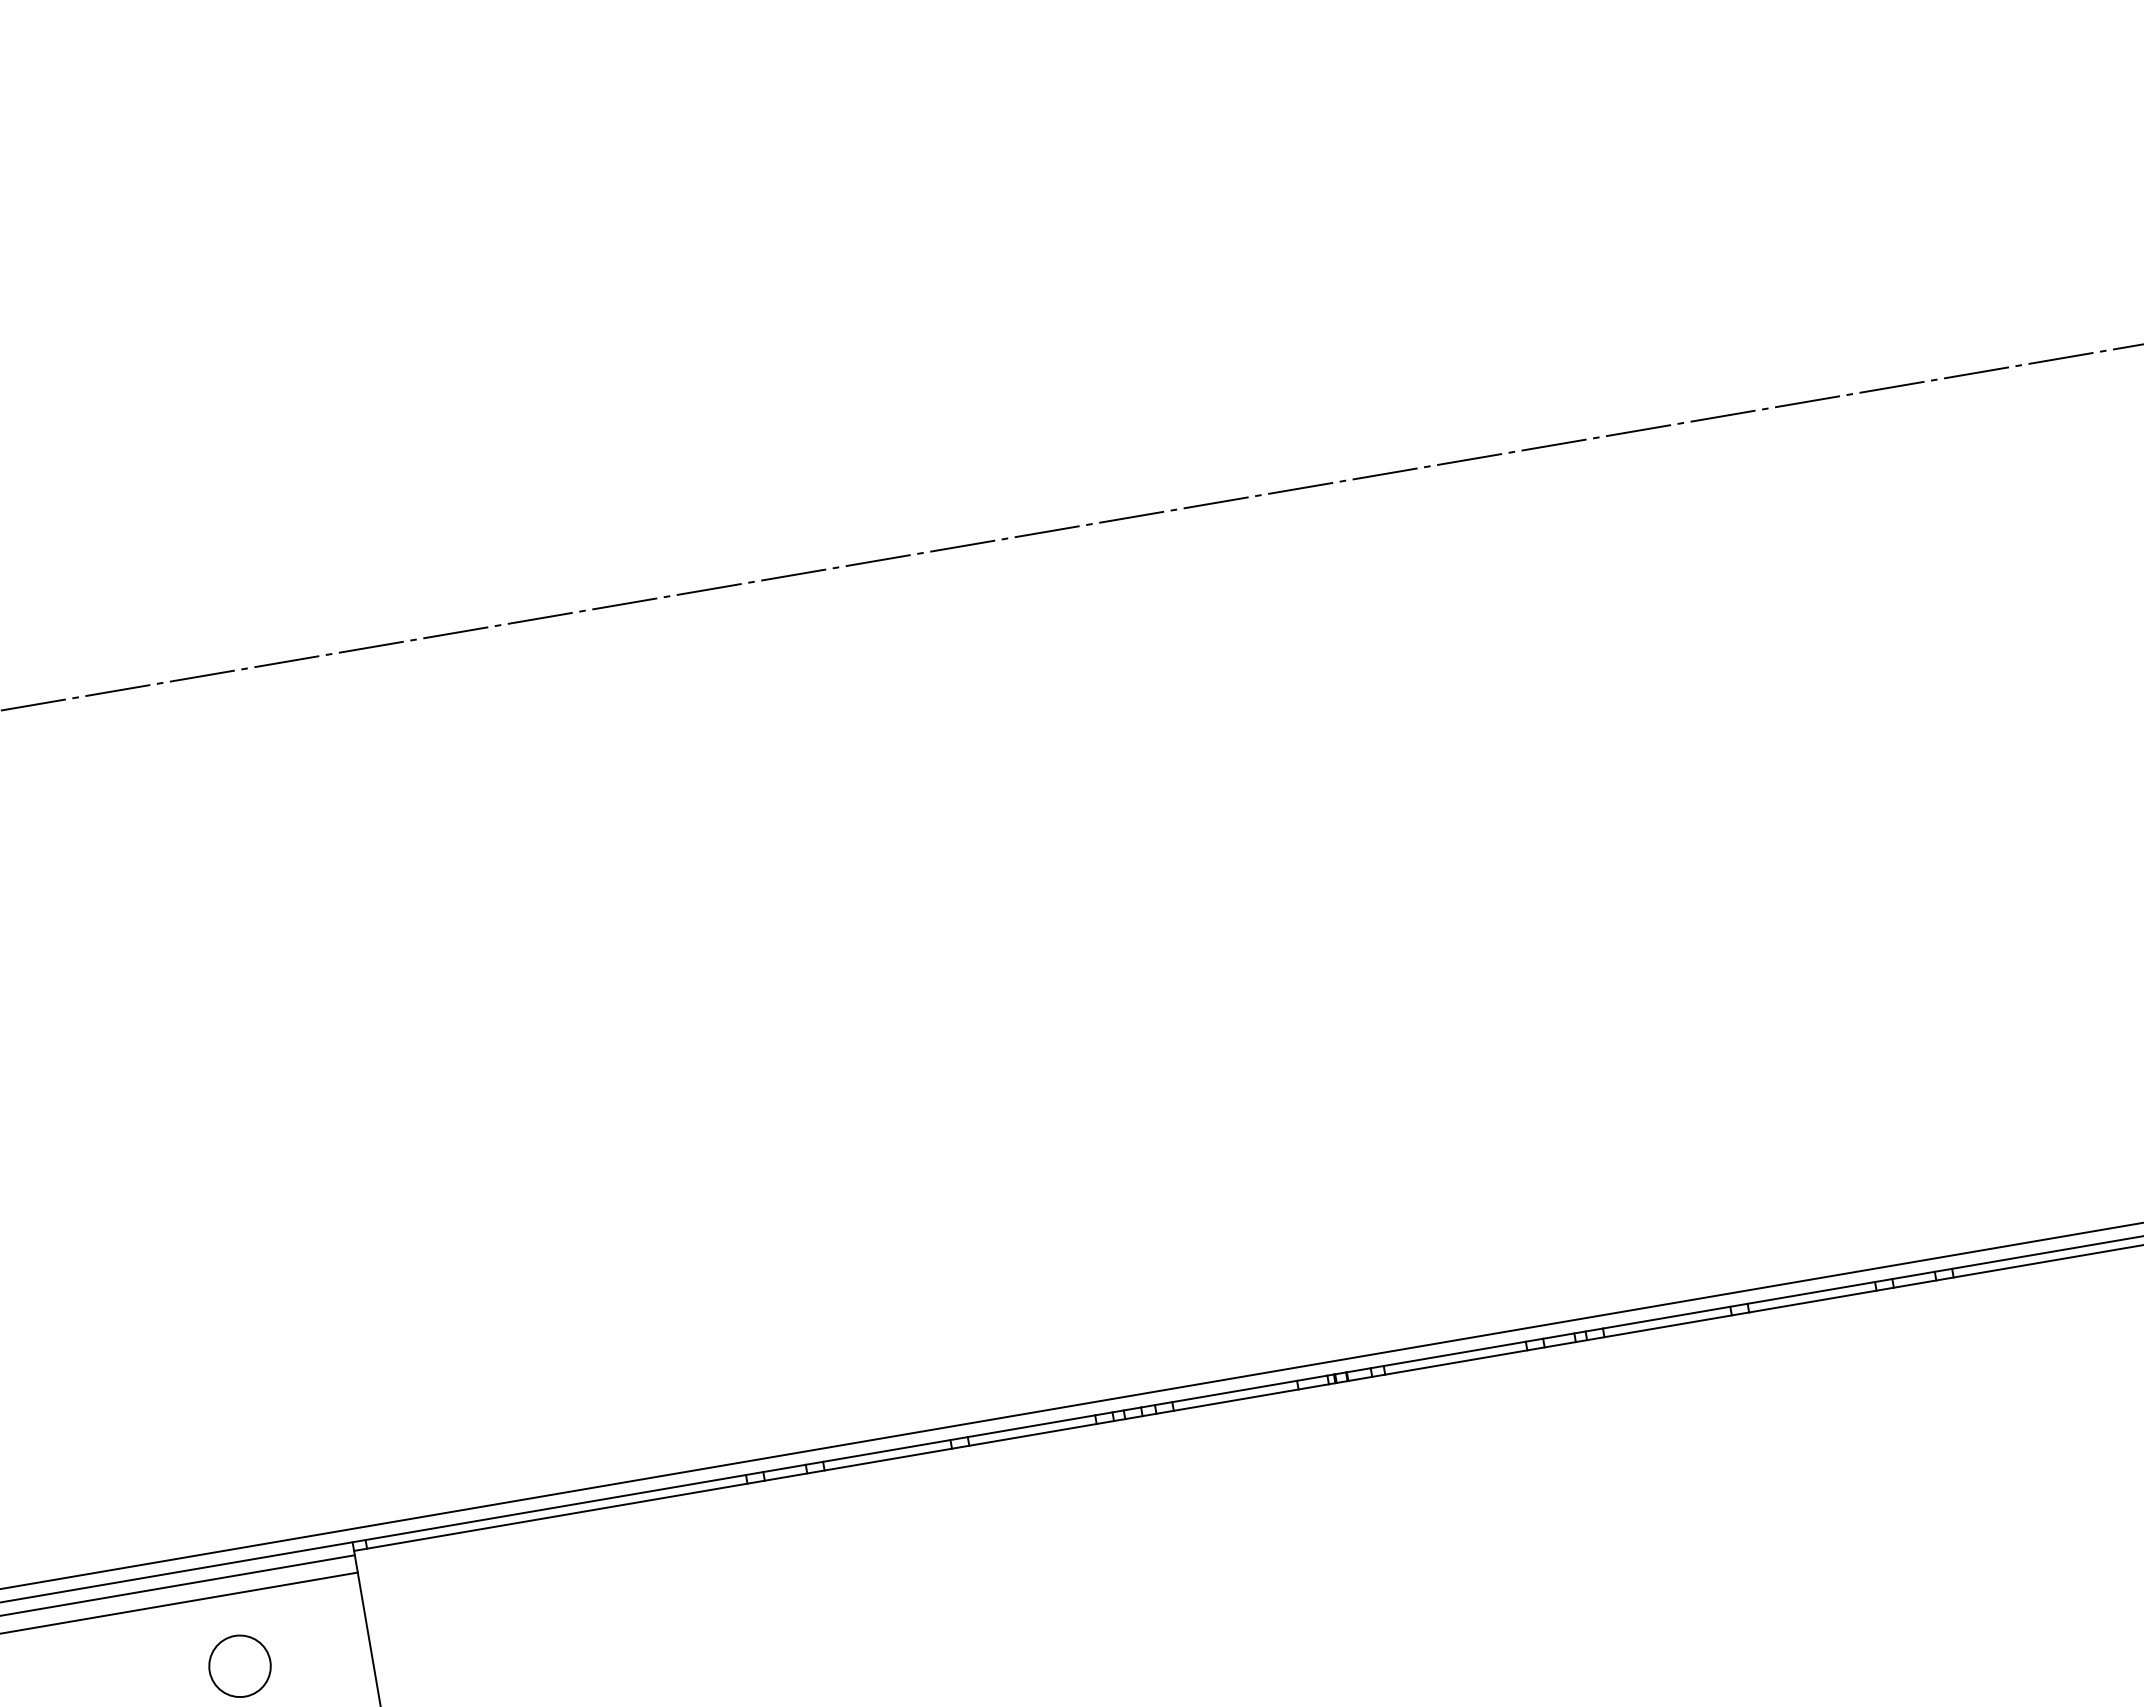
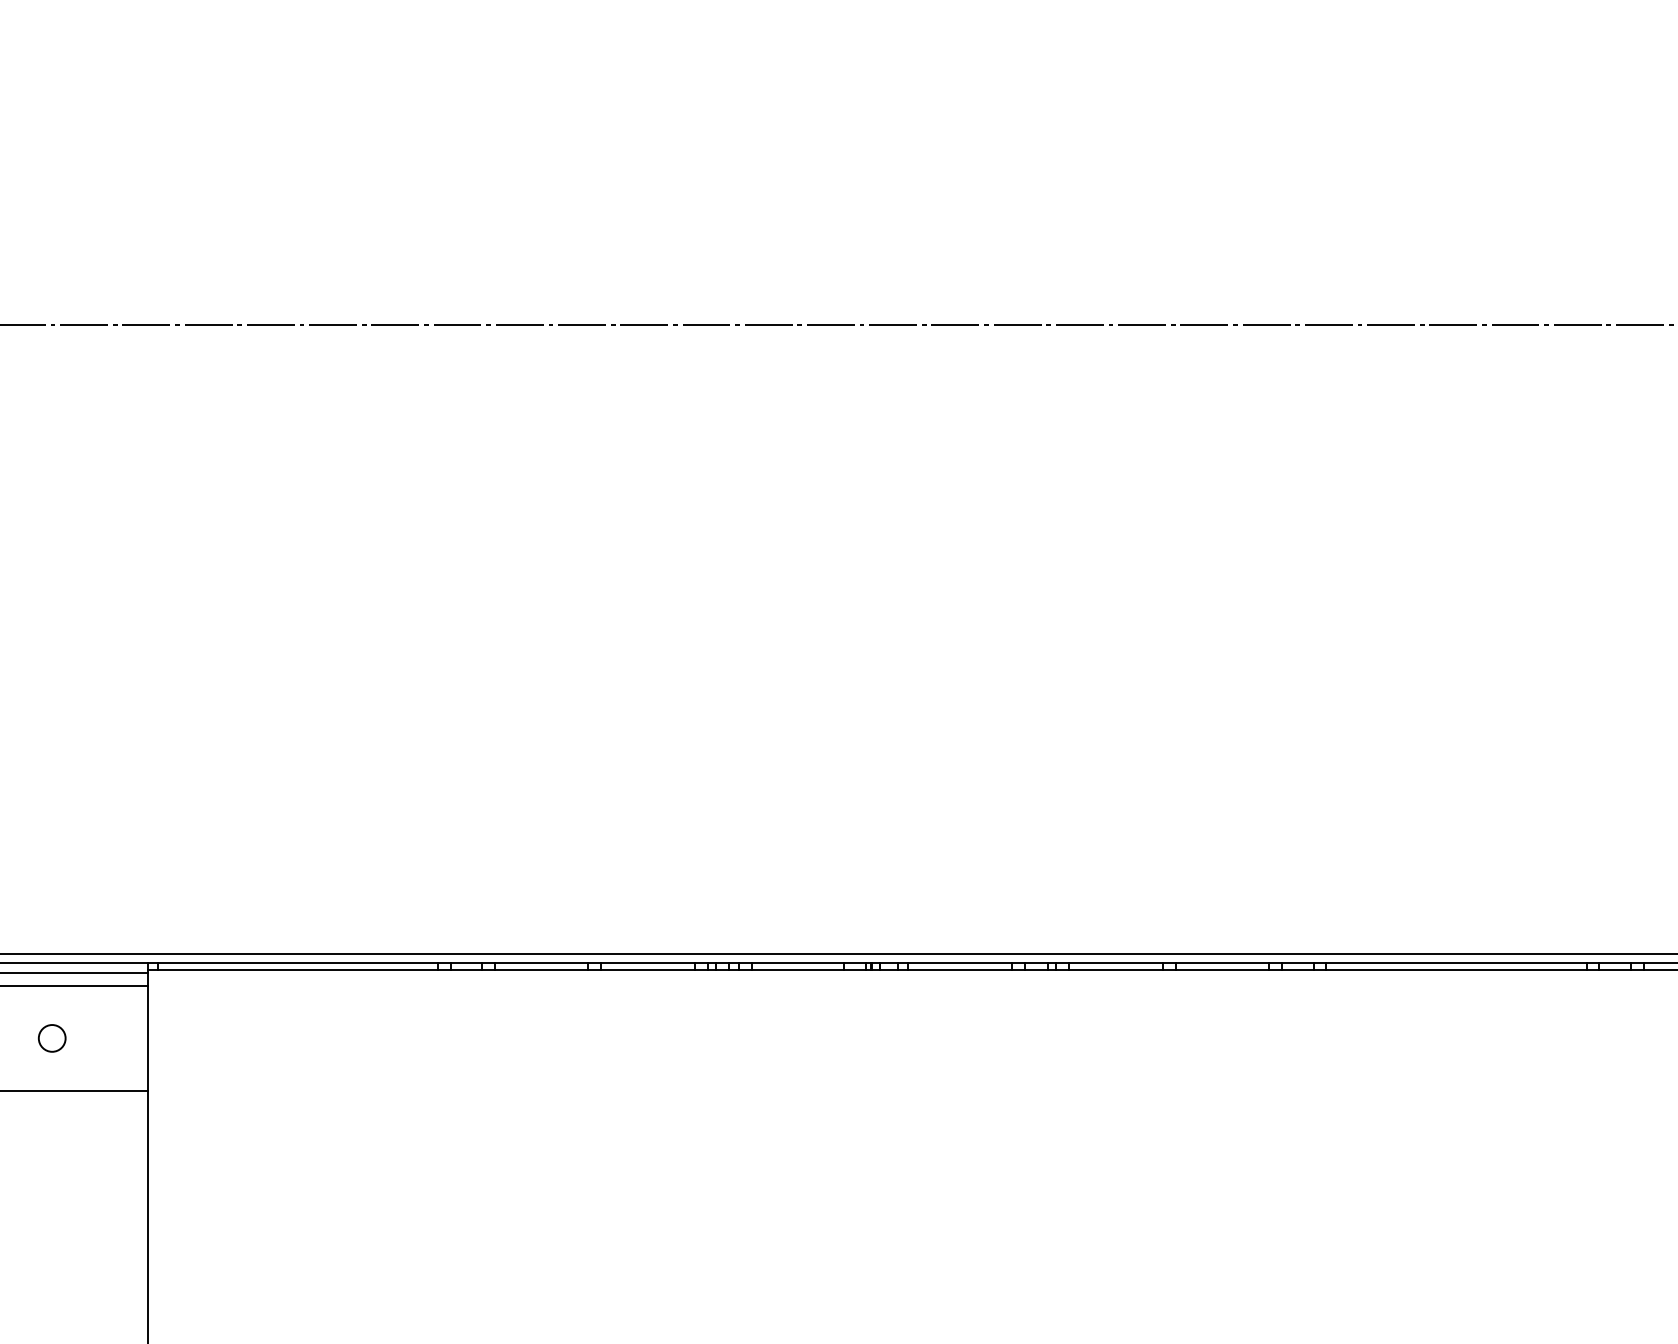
circle: (239, 1666) -> (51, 1038), size x0.6

